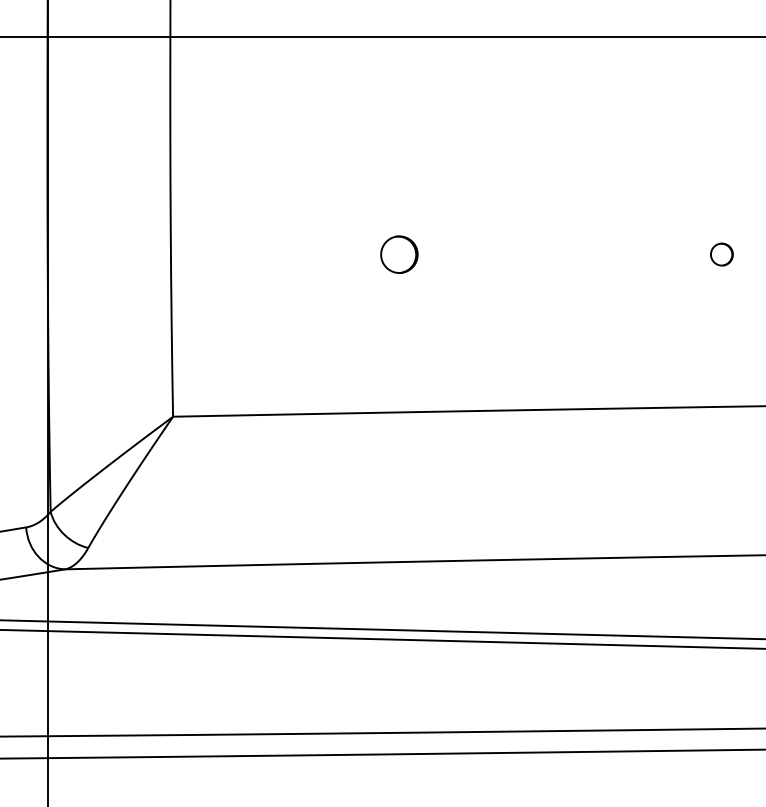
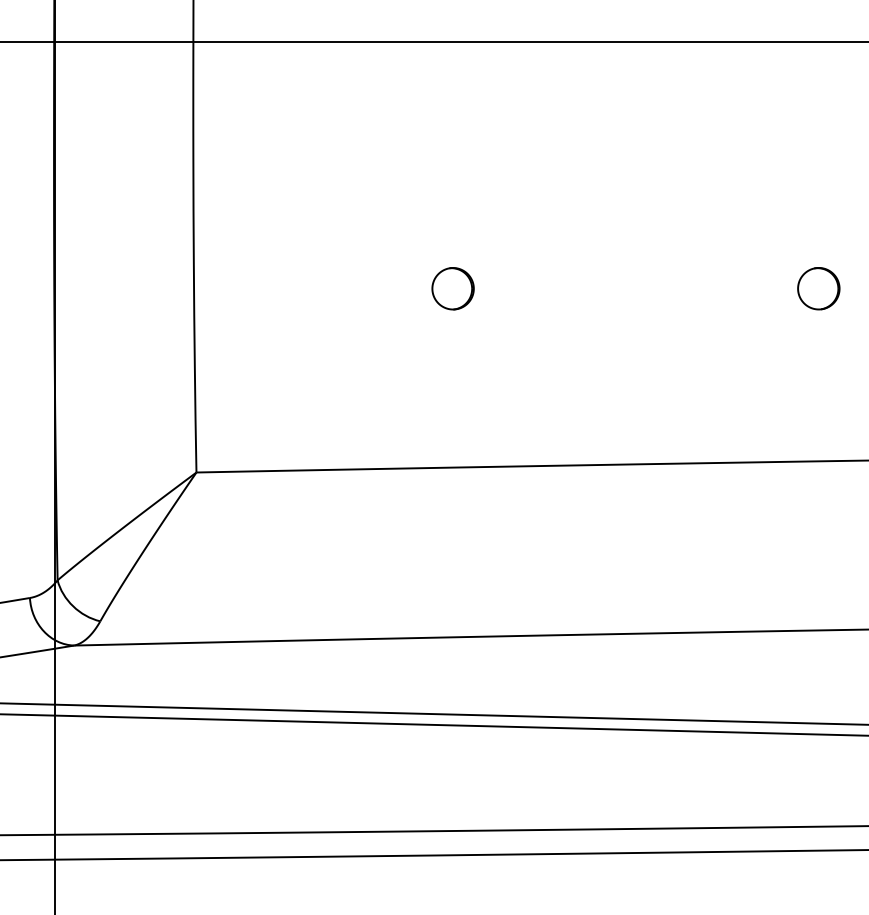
part: (721, 254) -> (818, 288), size x1.67

